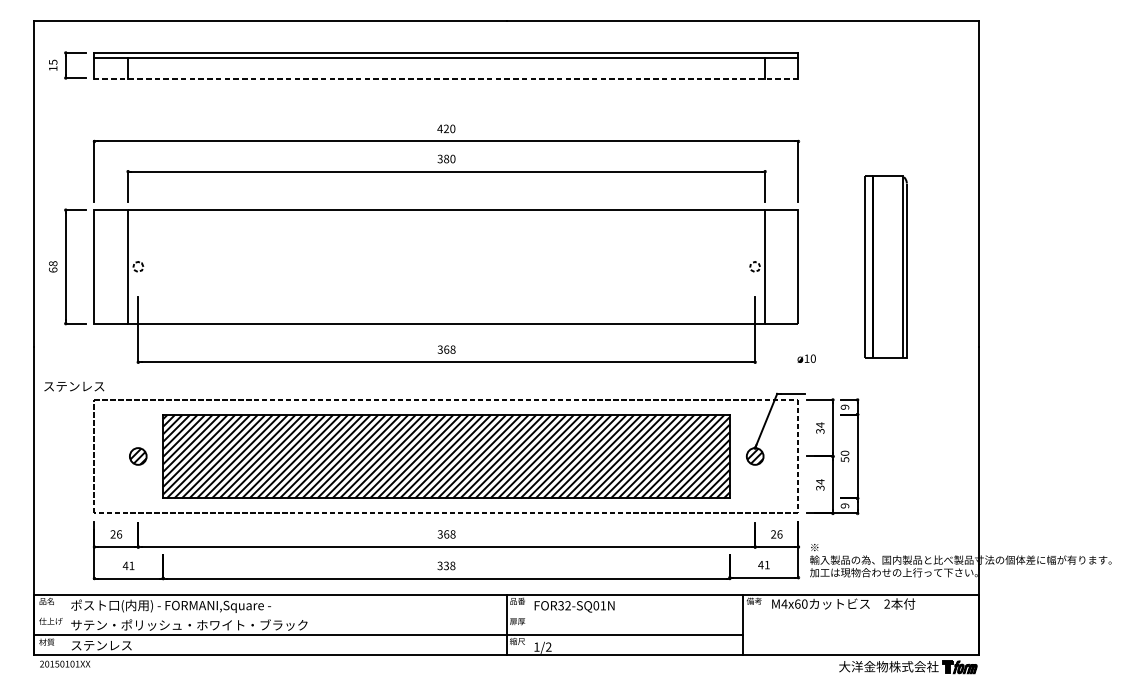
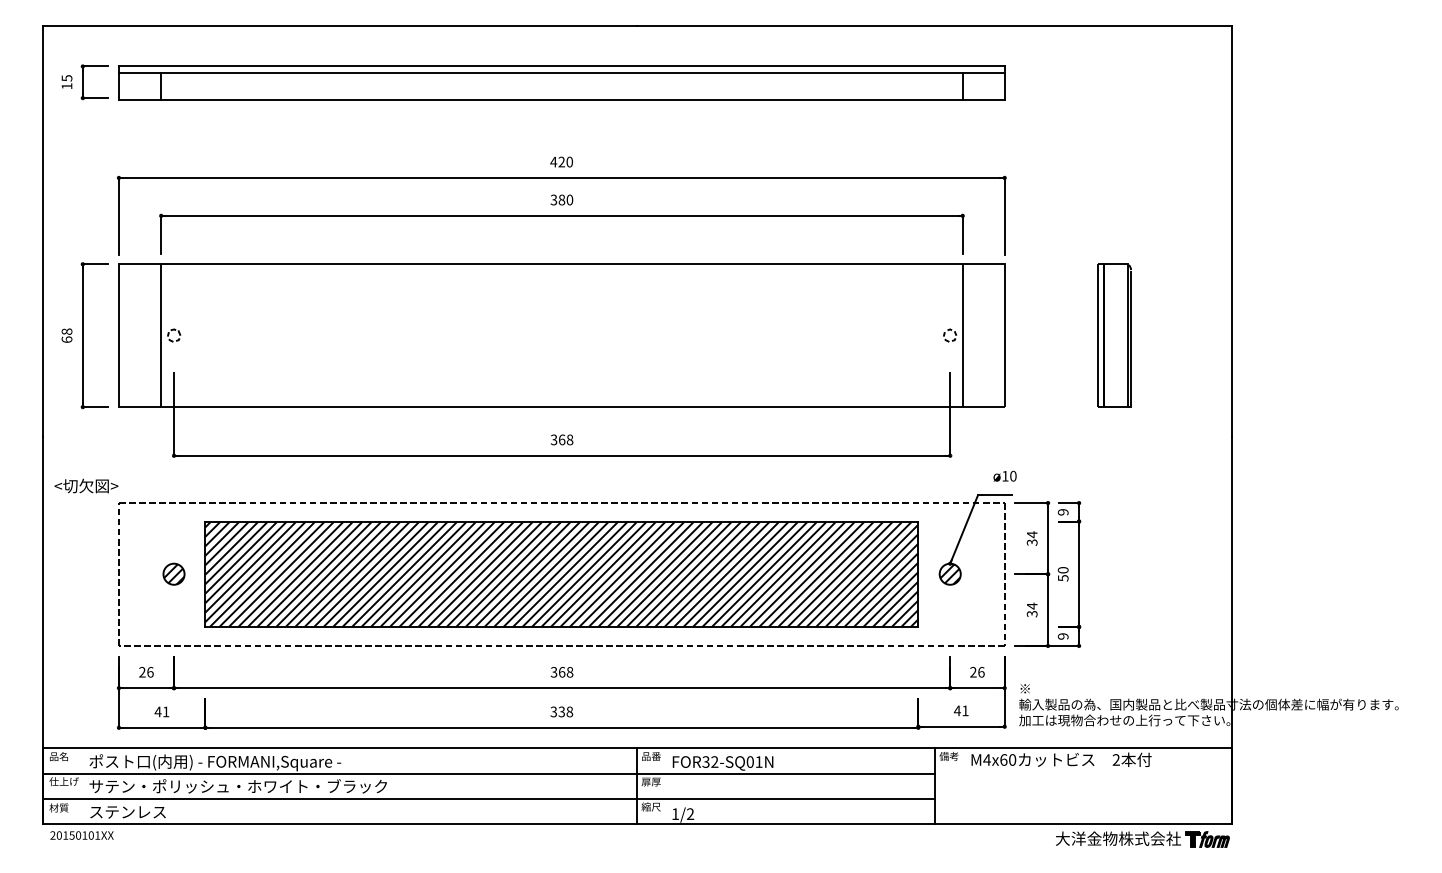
line: (446, 79) -> (561, 99), dashed -> solid
part: (885, 266) -> (1114, 335), size x0.62
text: (806, 358) -> (1004, 475), moved
text: (73, 385) -> (92, 485), ステンレス -> <切欠図>
line: (388, 614) -> (488, 773), added

